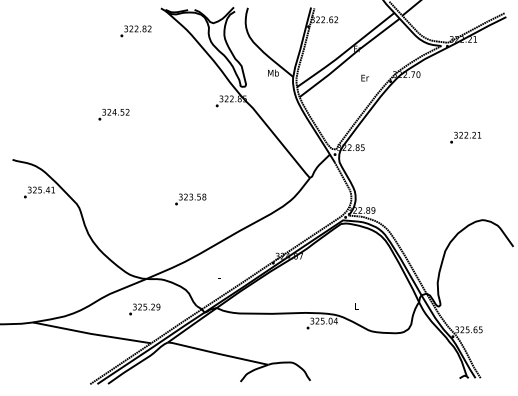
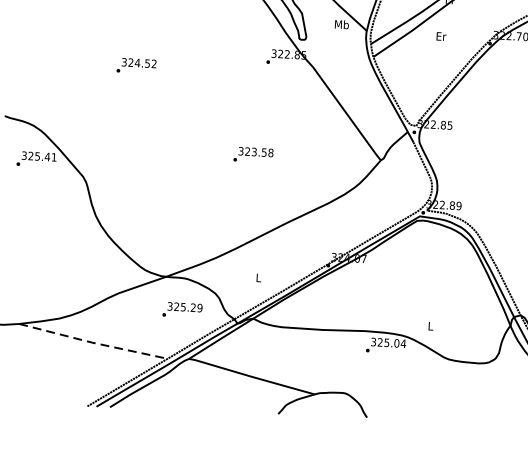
text: (364, 77) -> (440, 35), moved
text: (190, 199) -> (253, 155), moved
text: (144, 309) -> (182, 310), moved
line: (91, 333) -> (92, 342), solid -> dashed

